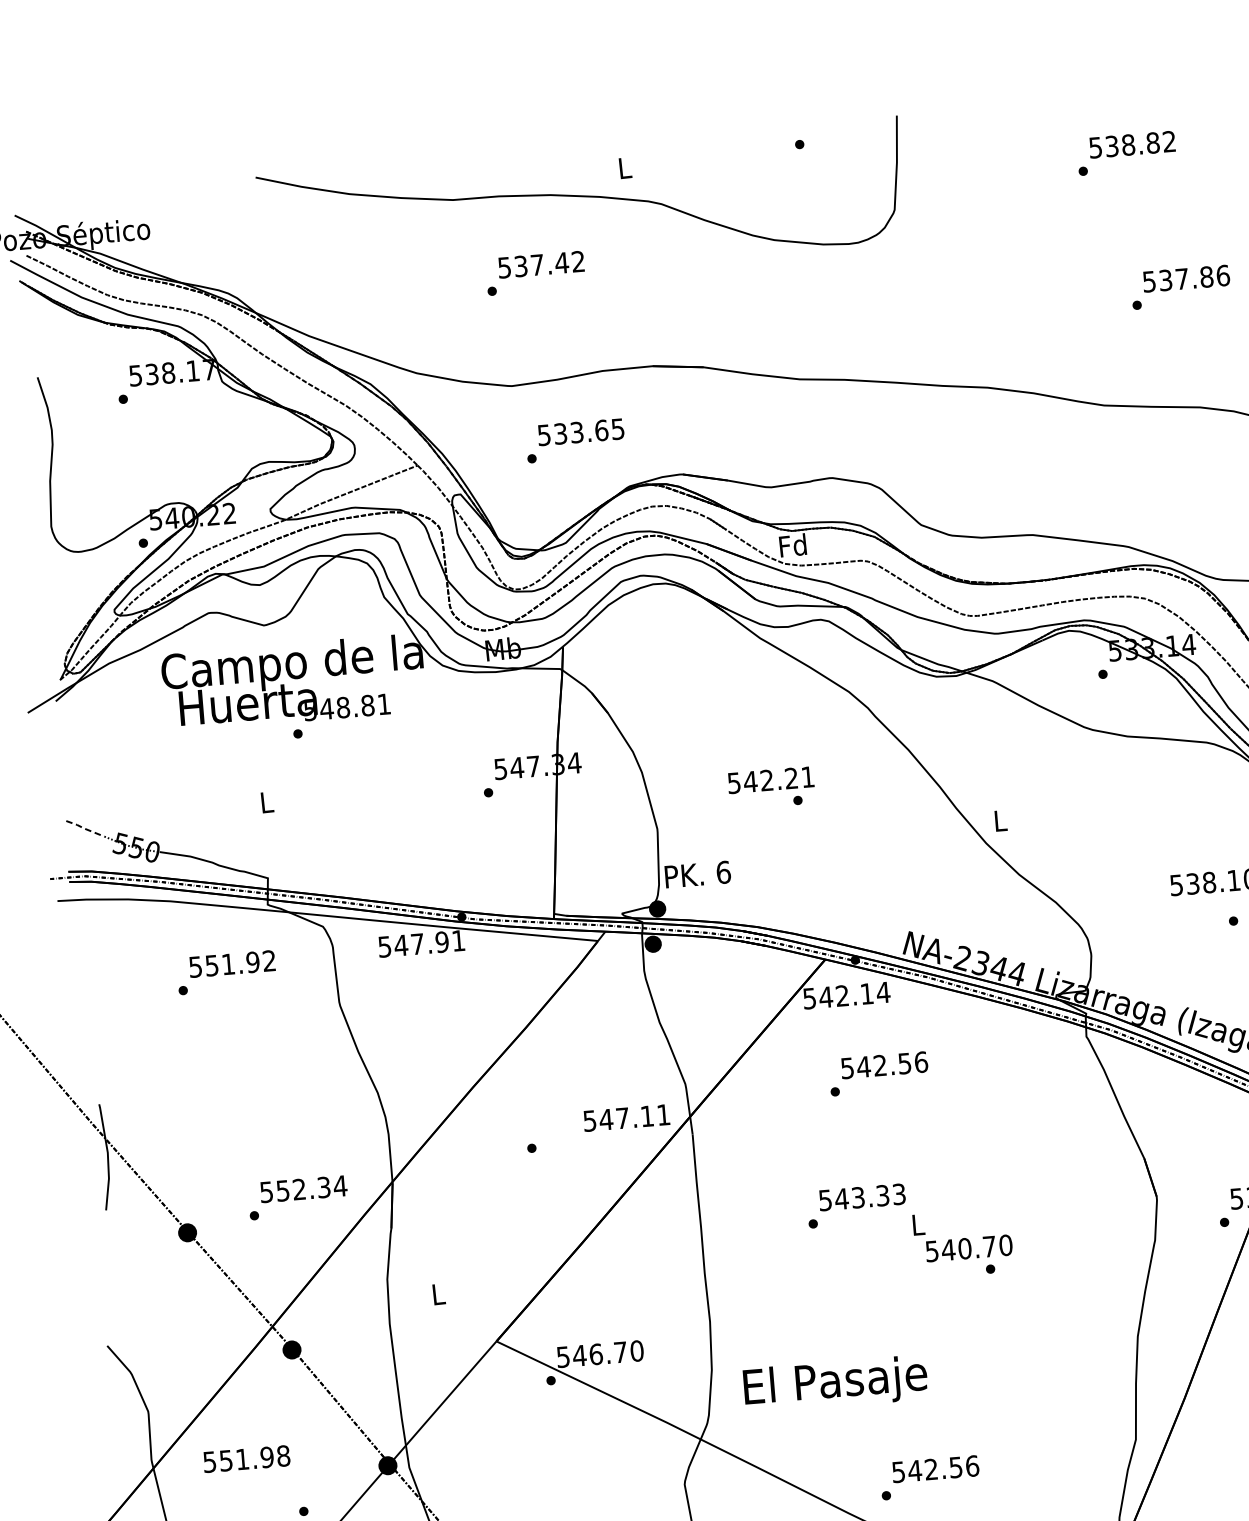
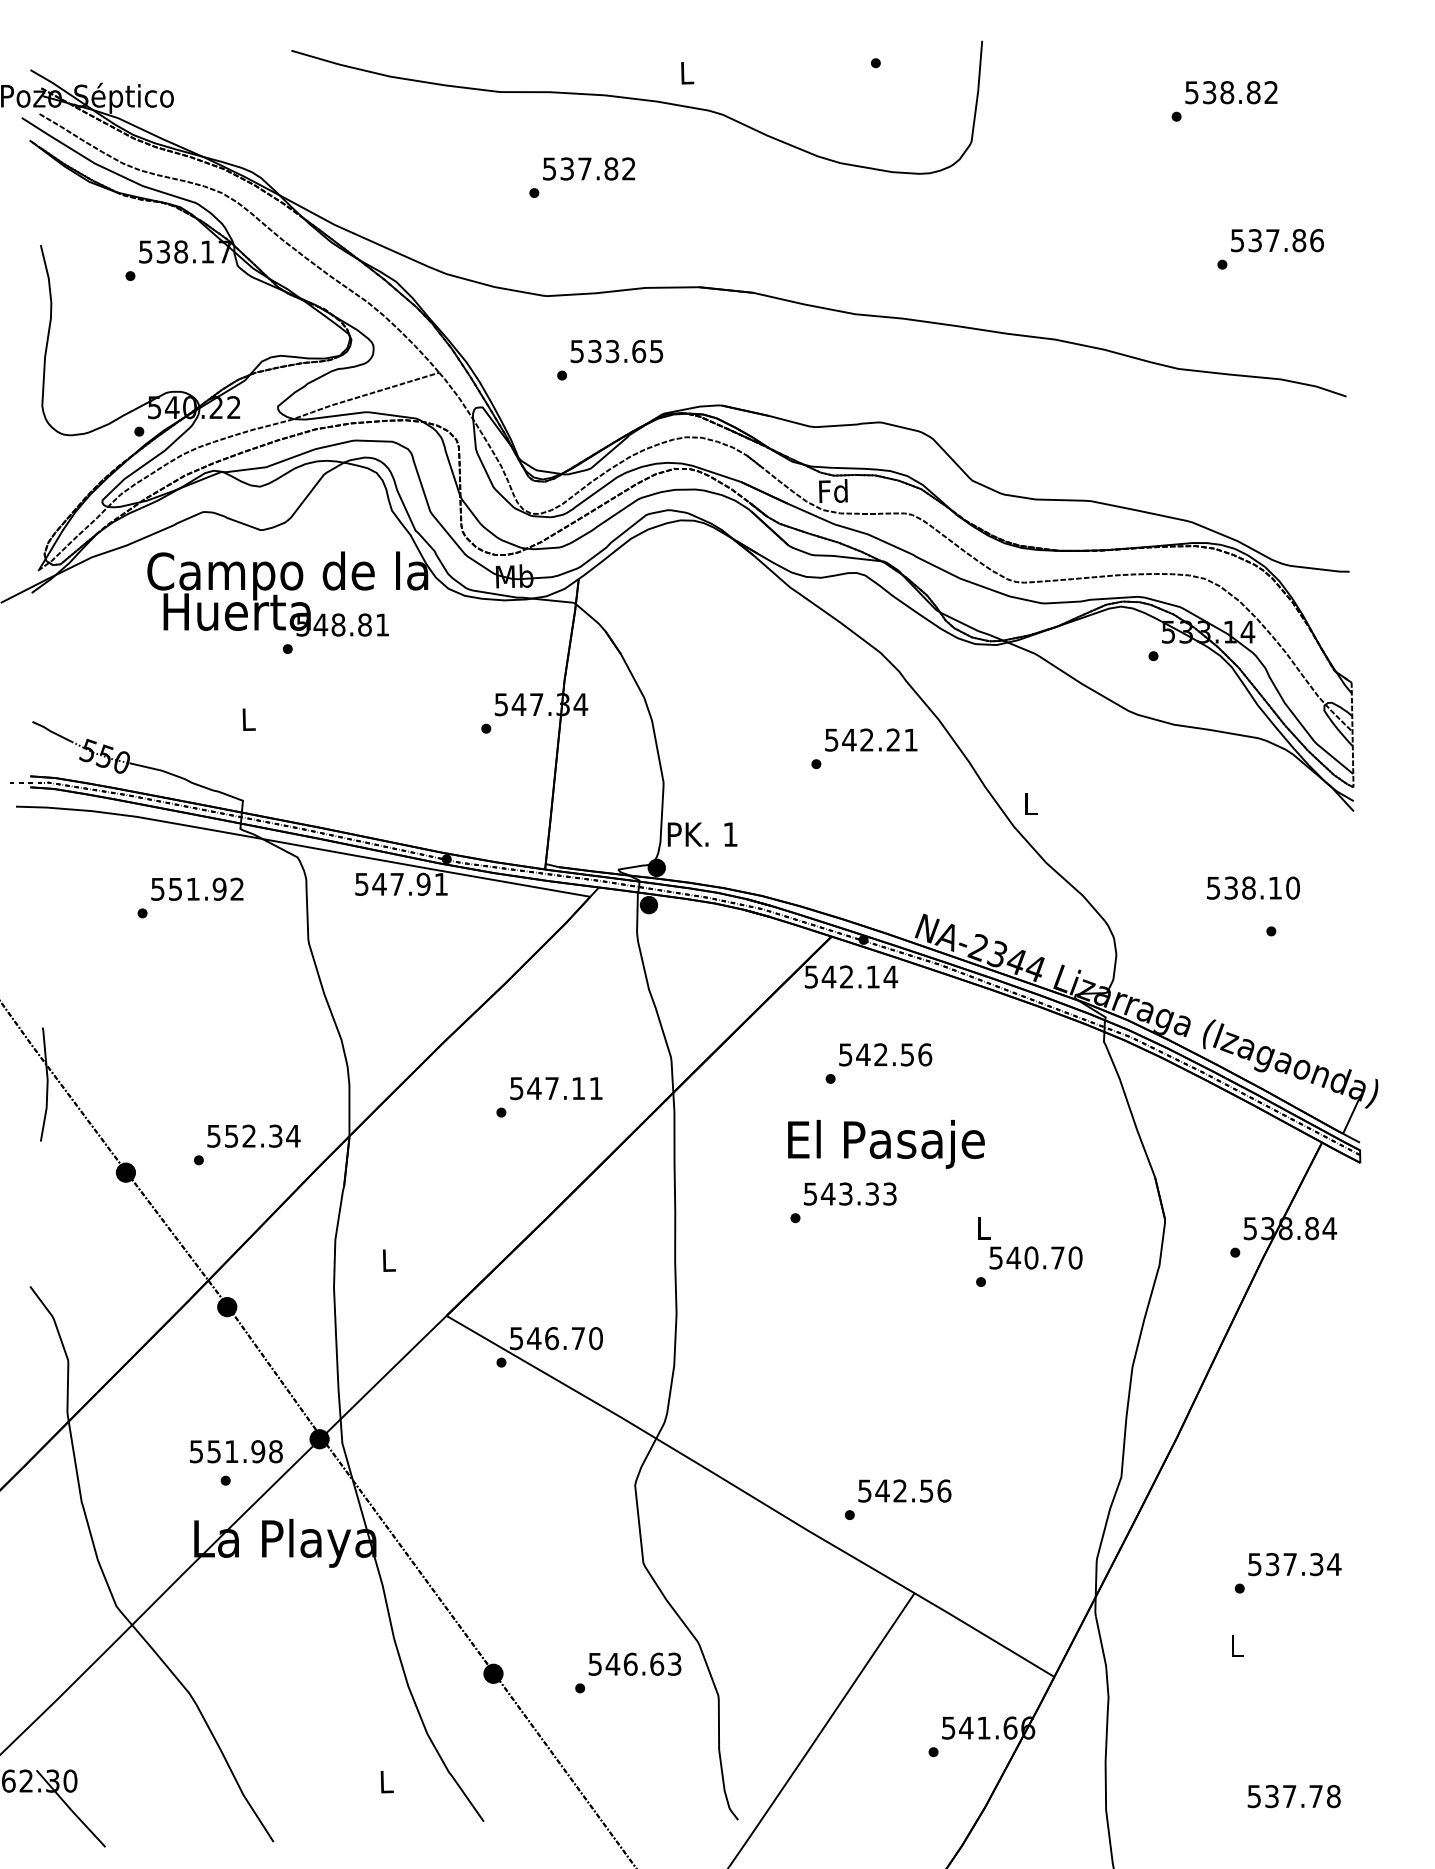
text: (562, 262) -> (611, 168), 537.42 -> 537.82
text: (771, 779) -> (871, 739), moved
line: (83, 828) -> (50, 731), dashed -> solid
text: (723, 872) -> (730, 834), 6 -> 1
text: (626, 1117) -> (556, 1088), moved
text: (962, 1235) -> (1030, 1243), moved
text: (835, 1384) -> (886, 1144), moved
text: (246, 1458) -> (236, 1451), moved

